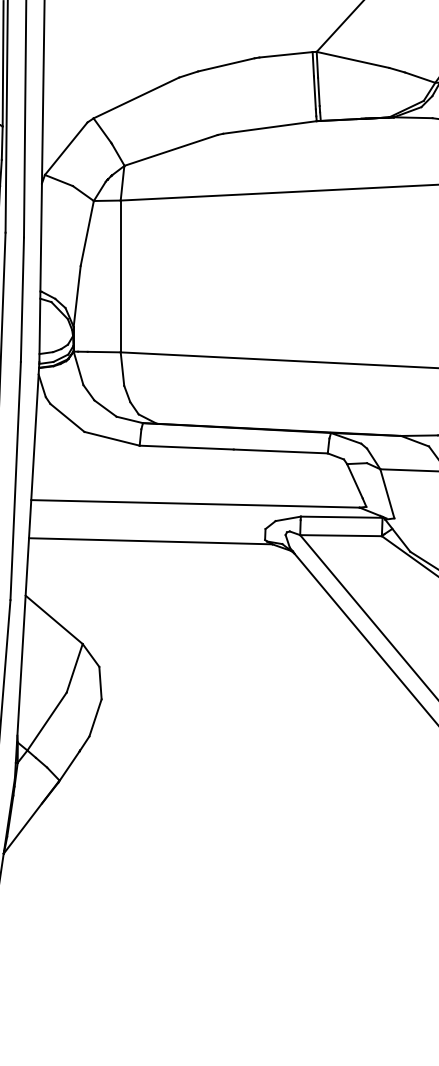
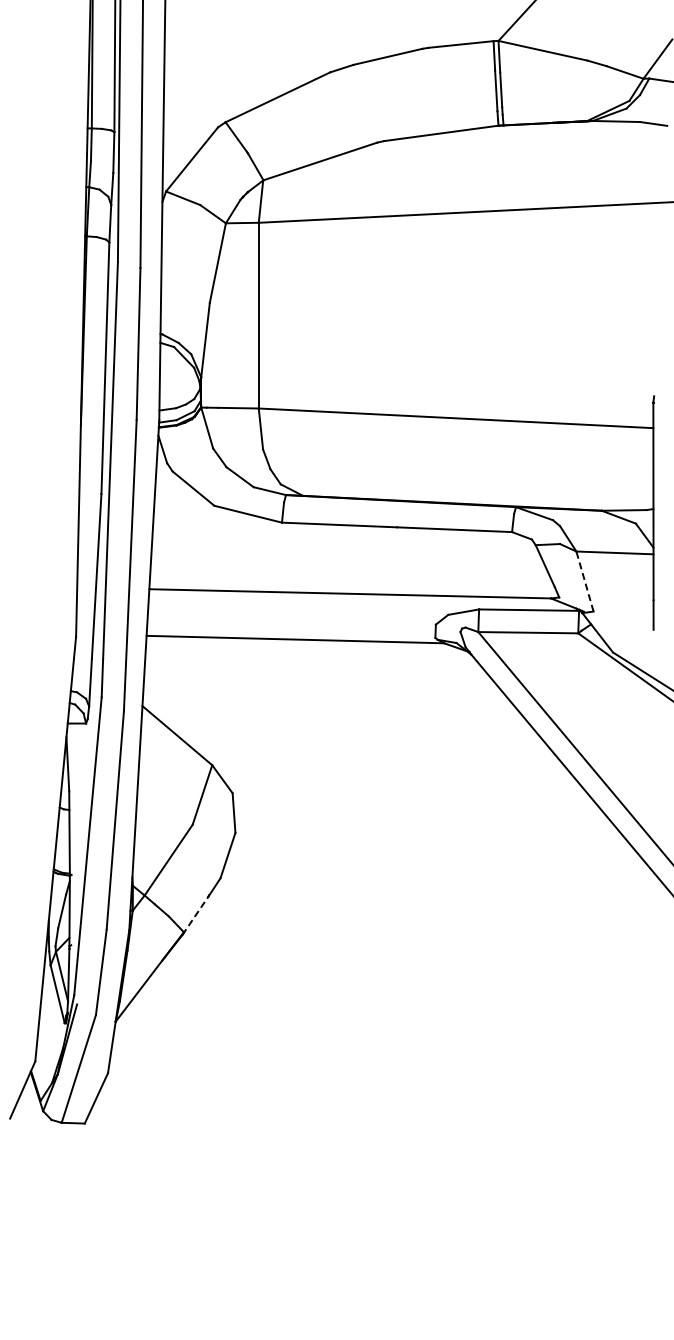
line: (386, 493) -> (584, 581), solid -> dashed
line: (68, 766) -> (195, 915), solid -> dashed

